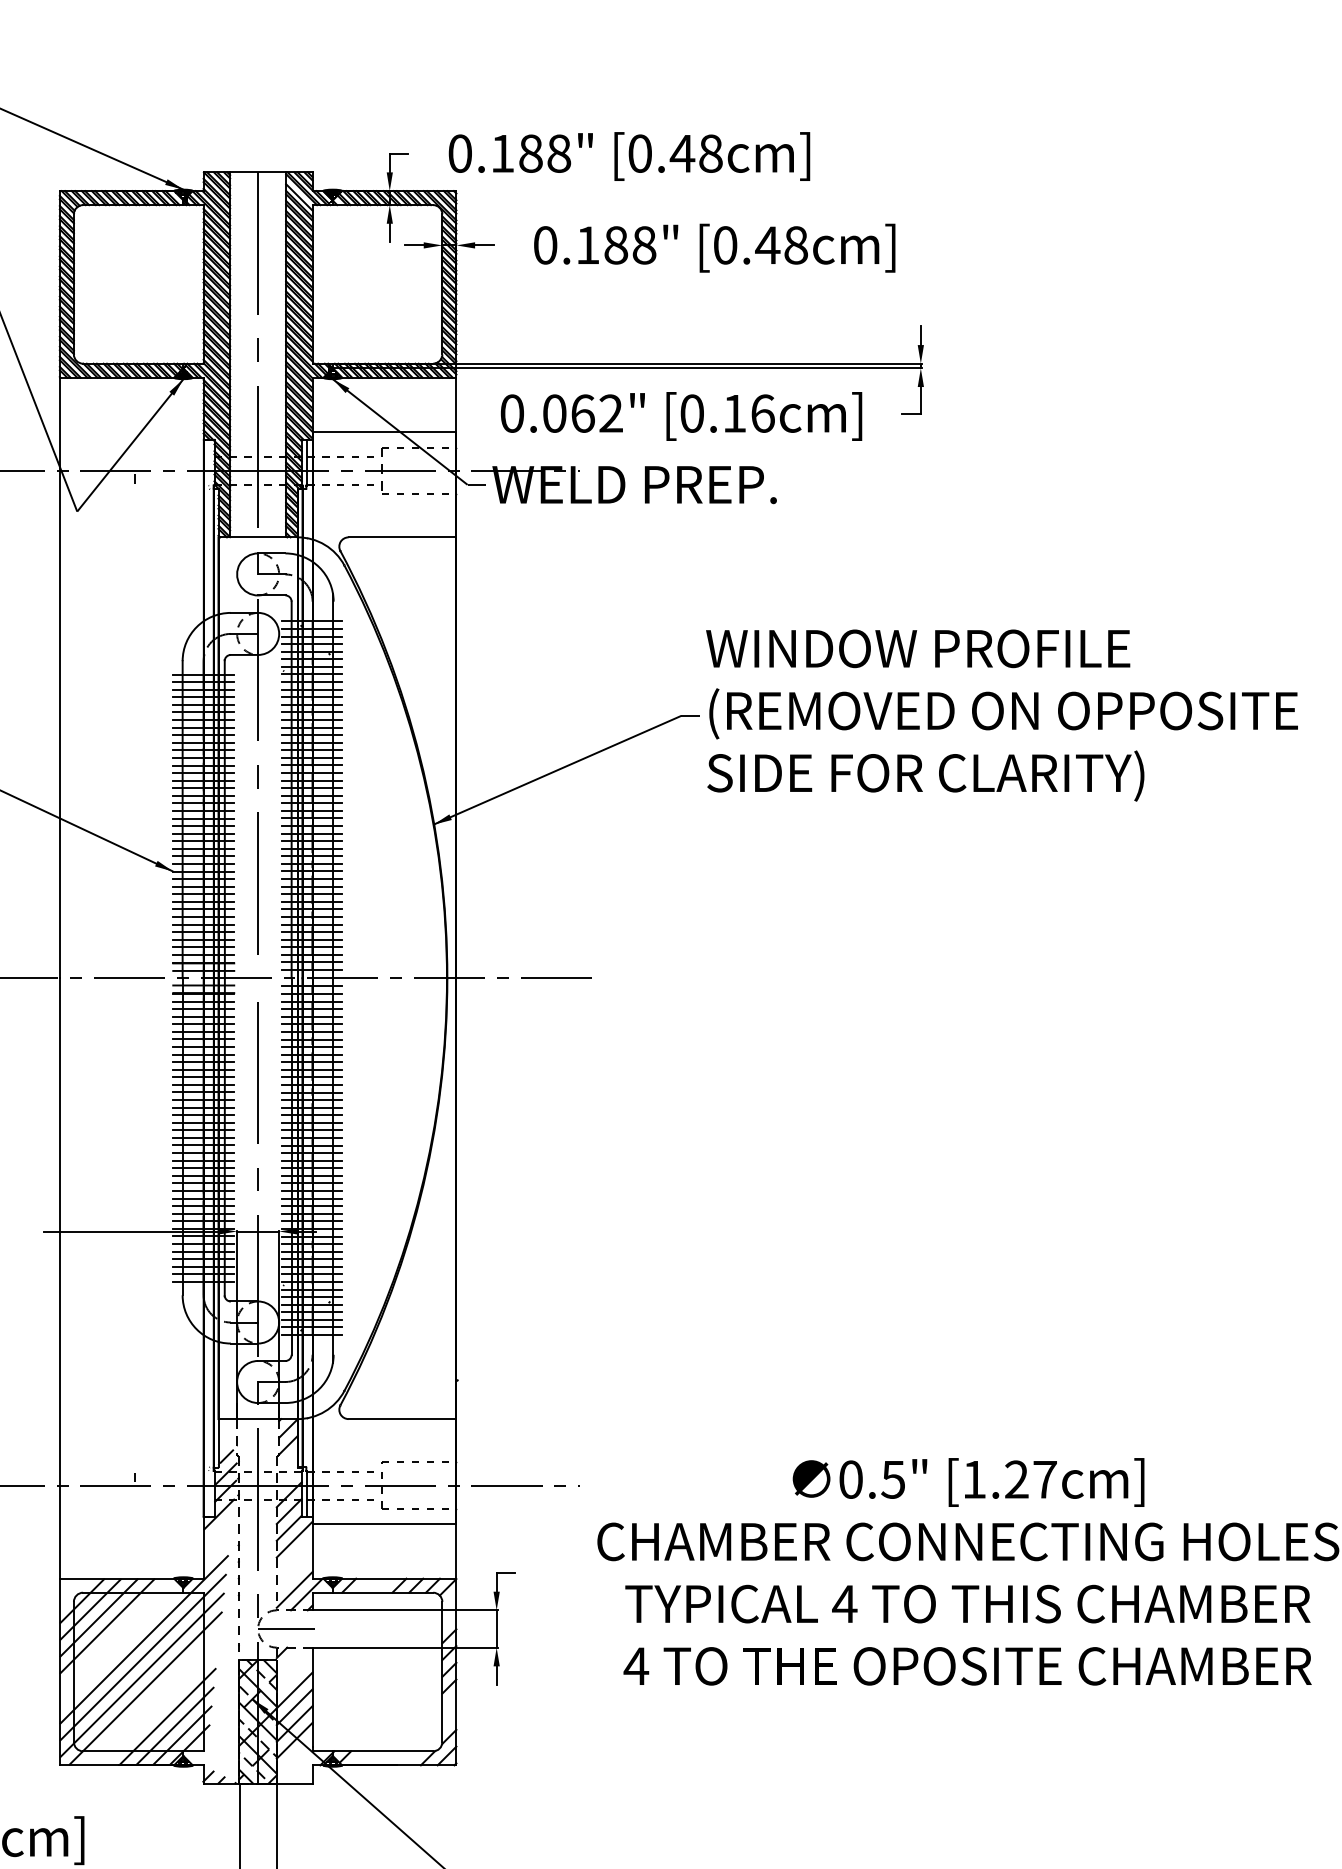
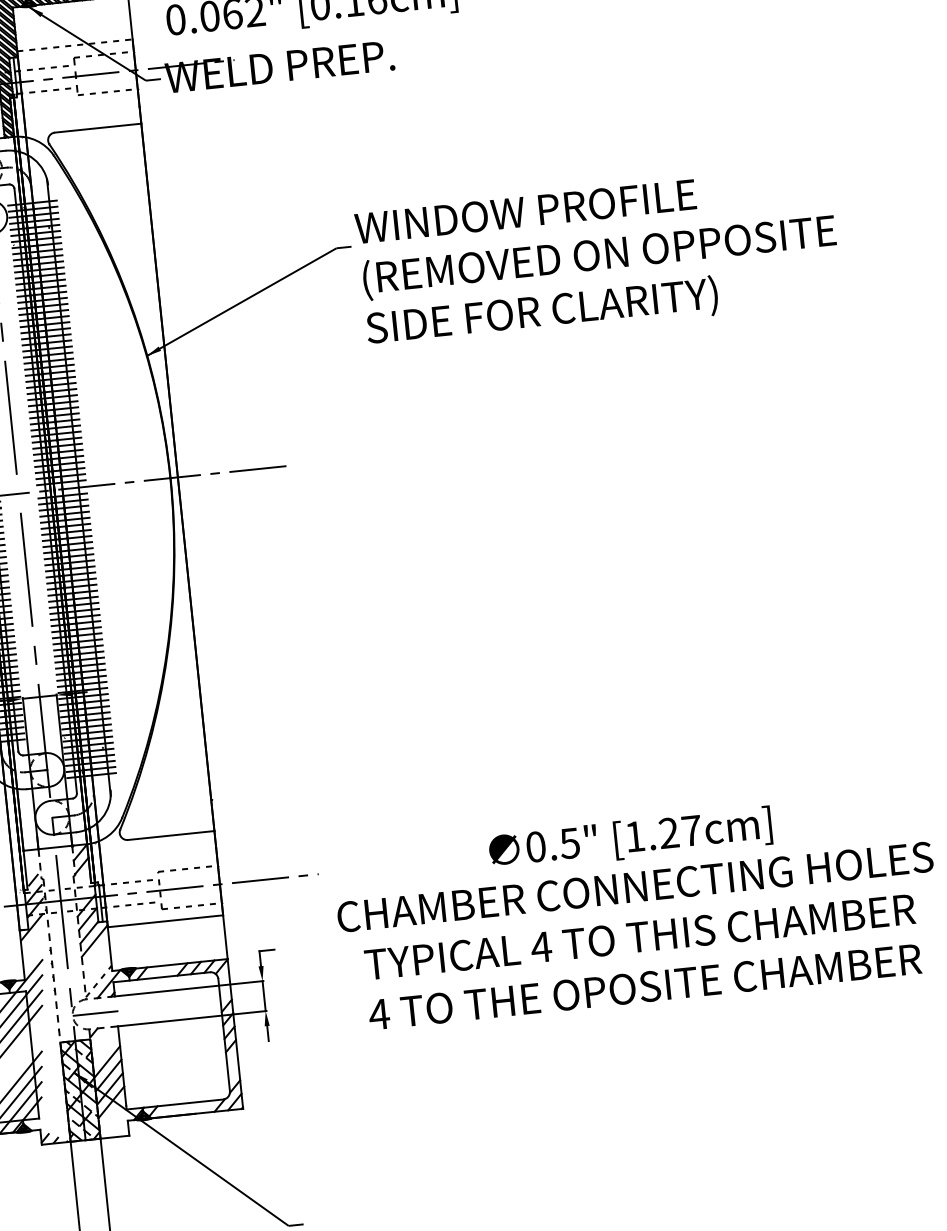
line: (384, 432) -> (74, 45), solid -> dashed
text: (1001, 715) -> (598, 258), moved
line: (295, 1589) -> (99, 981), solid -> dashed

